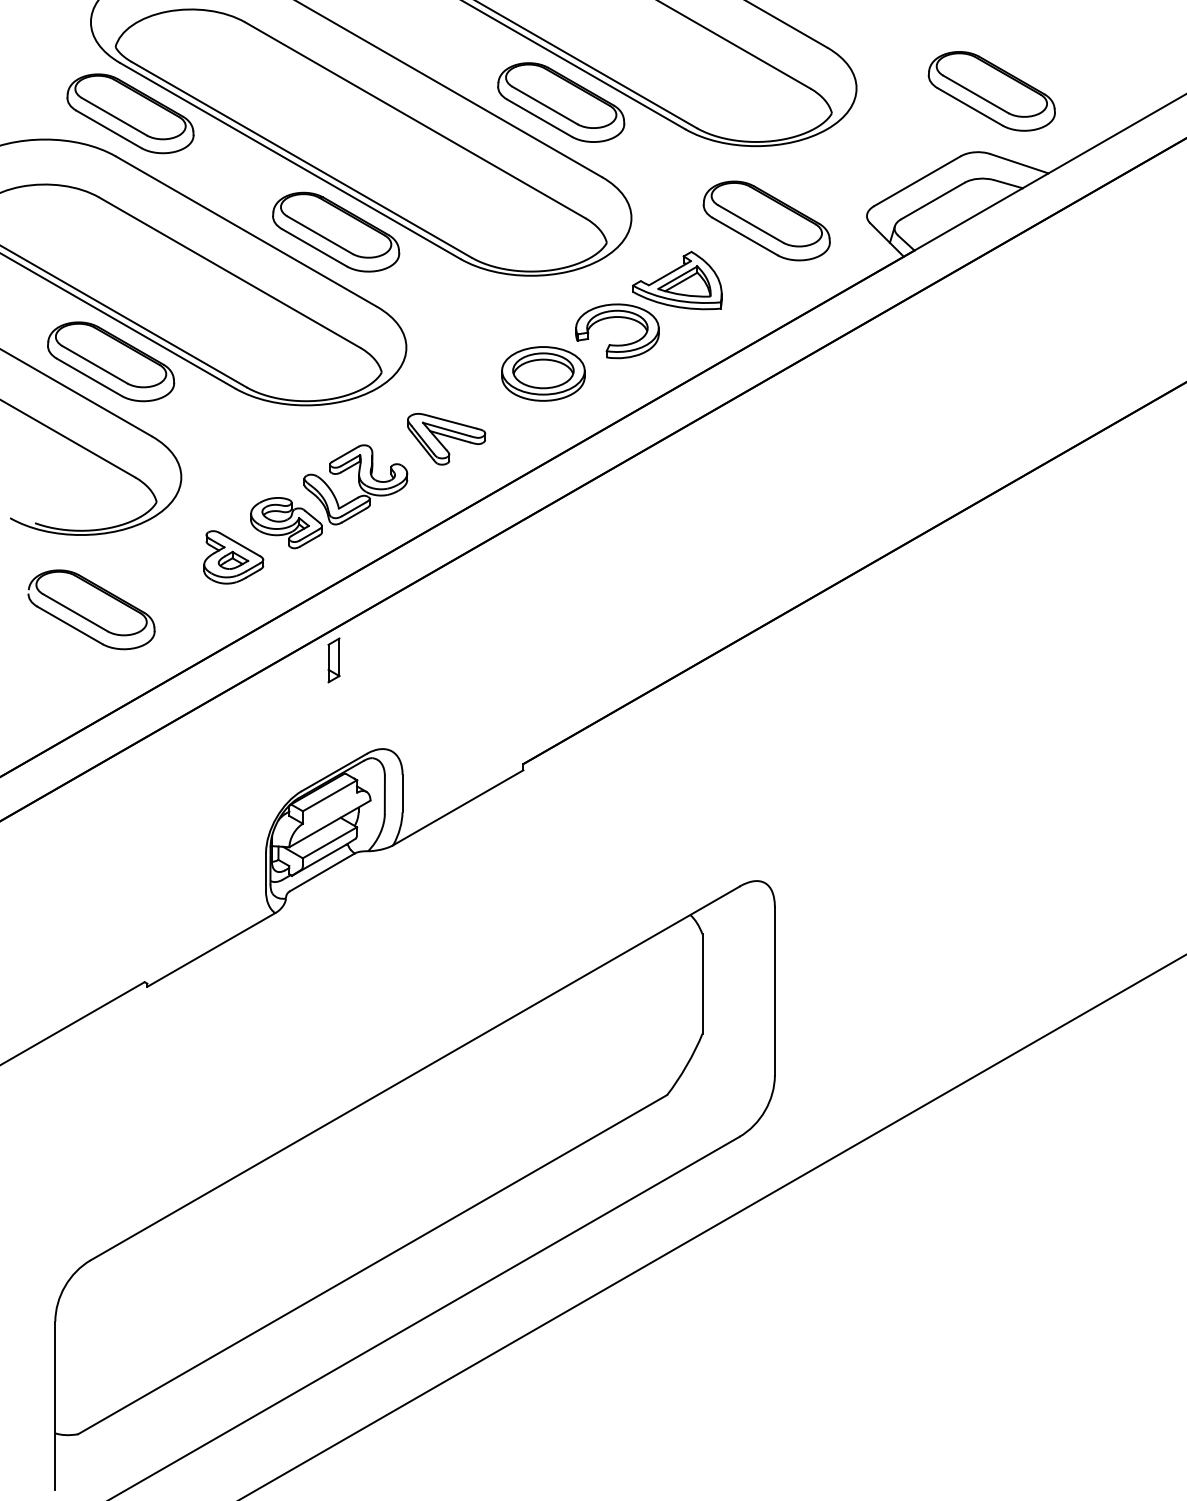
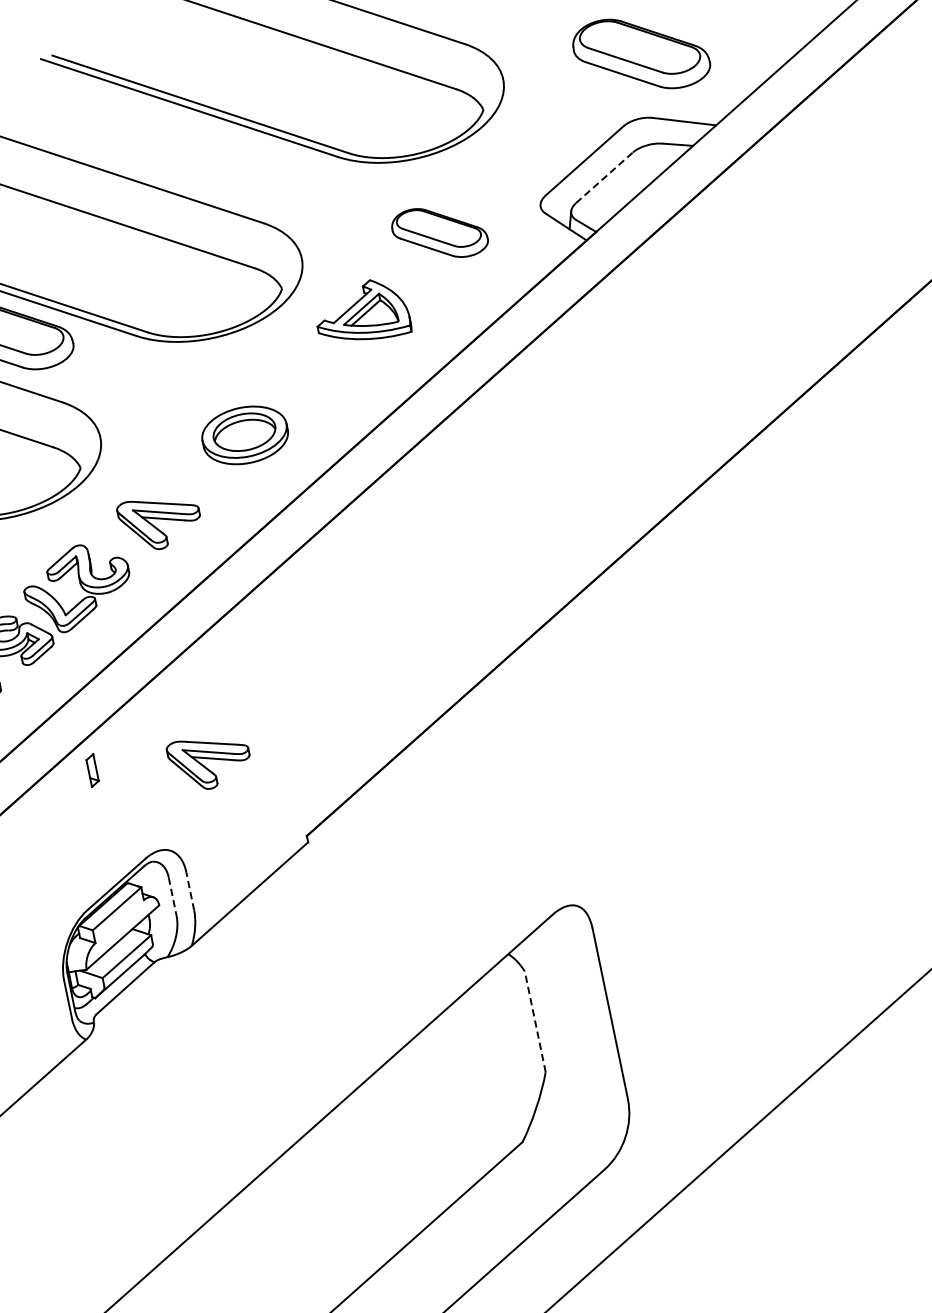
part: (561, 102) -> (206, 155), removed
line: (932, 201) -> (604, 178), solid -> dashed
part: (766, 220) -> (439, 232), size x0.7
part: (617, 344) -> (314, 389), removed
part: (333, 660) -> (92, 770), size x0.7
part: (446, 675) -> (210, 762), added
line: (402, 793) -> (190, 891), solid -> dashed
line: (384, 795) -> (172, 897), solid -> dashed
line: (702, 984) -> (535, 1022), solid -> dashed

